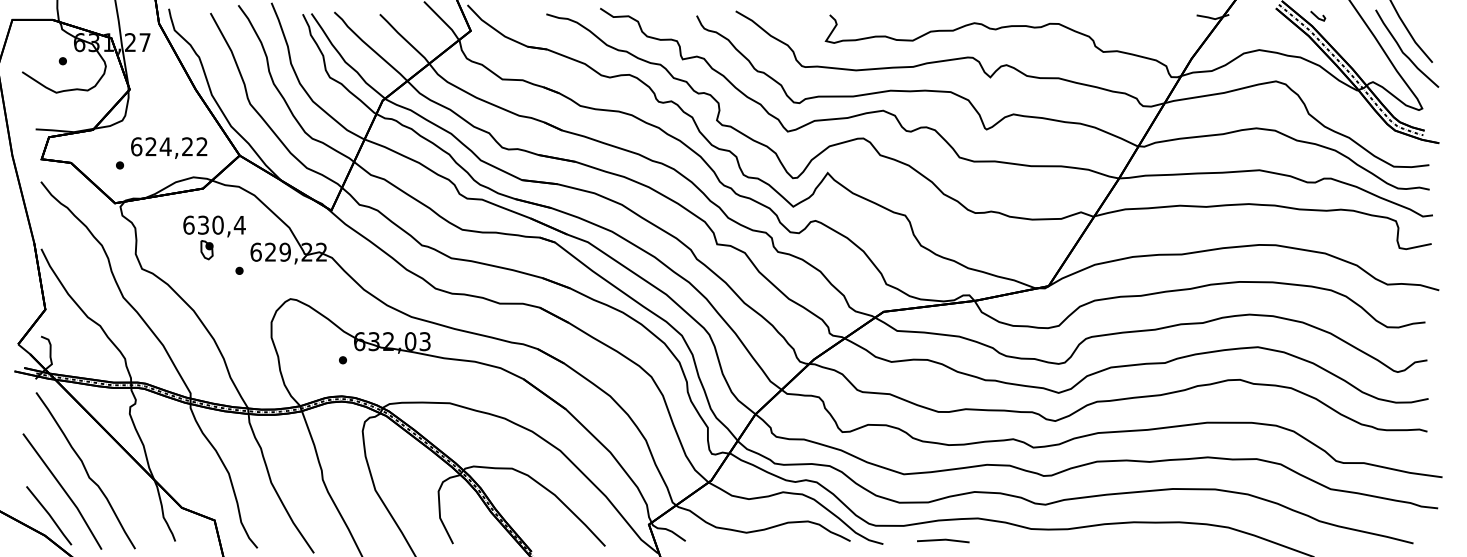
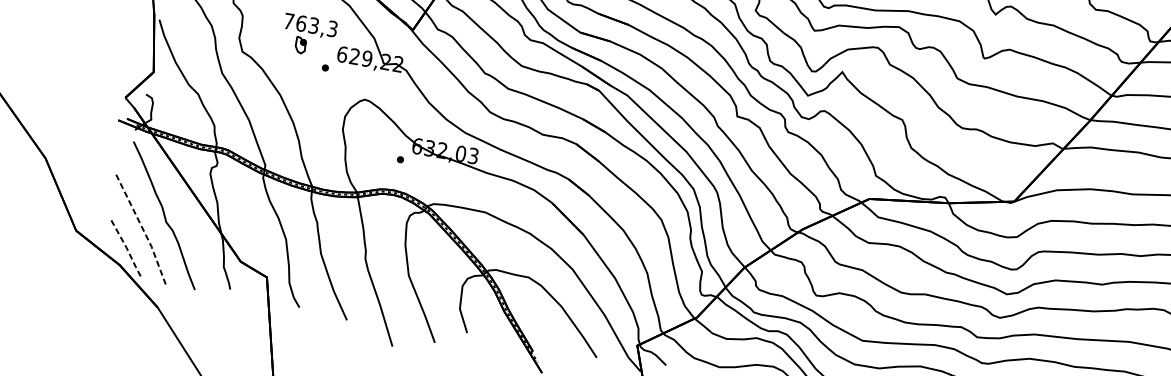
text: (214, 224) -> (310, 24), 630,4 -> 763,3
line: (65, 491) -> (143, 230), solid -> dashed
line: (49, 515) -> (126, 248), solid -> dashed

